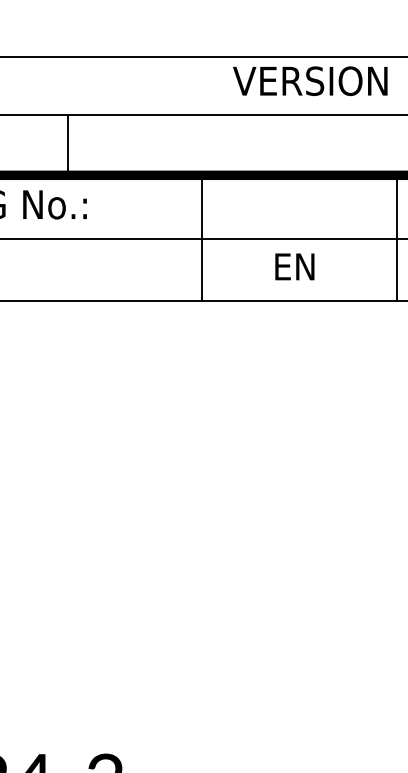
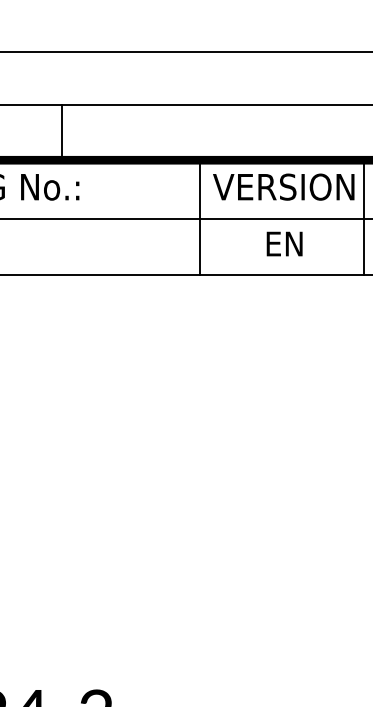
text: (310, 80) -> (283, 186), moved
line: (201, 237) -> (200, 217), moved
text: (294, 266) -> (284, 243), moved

